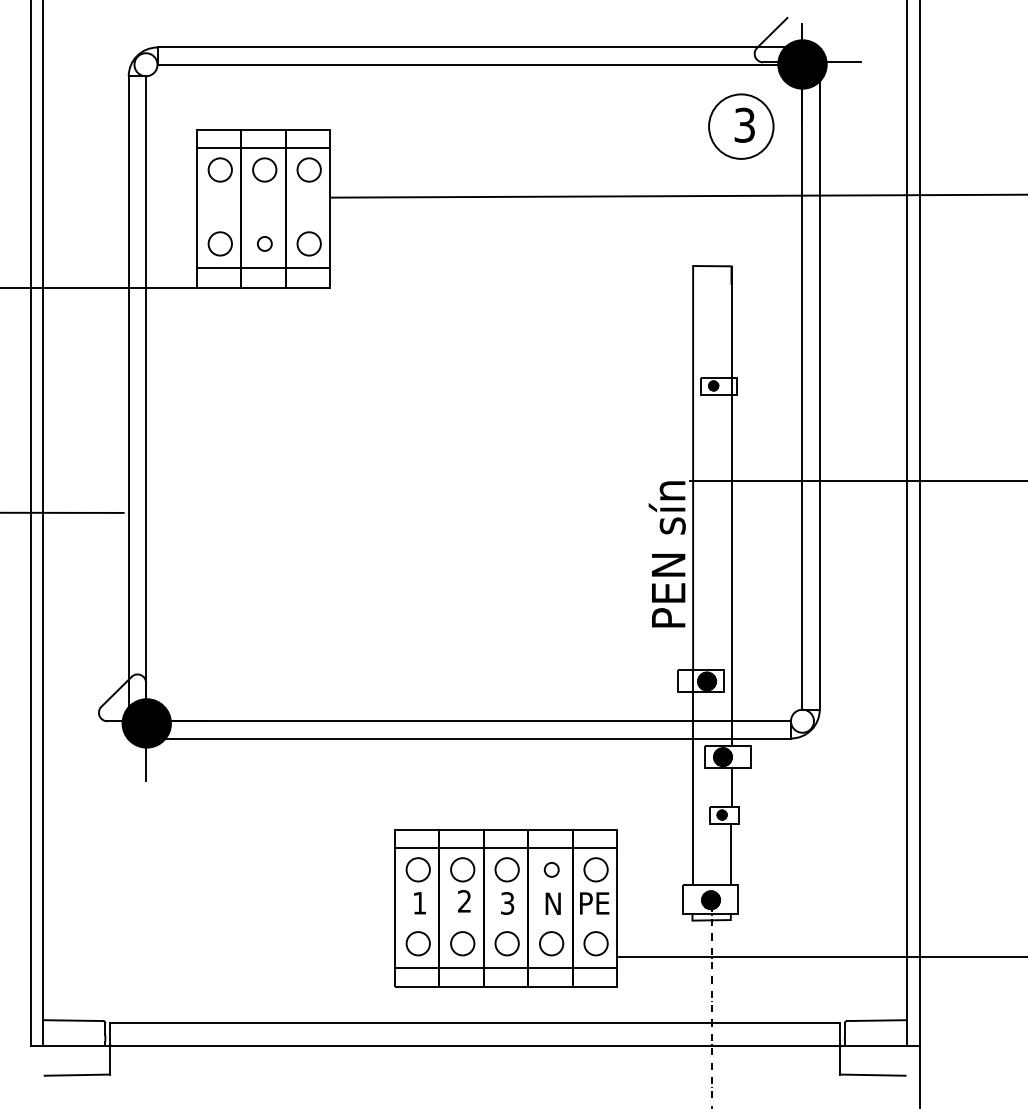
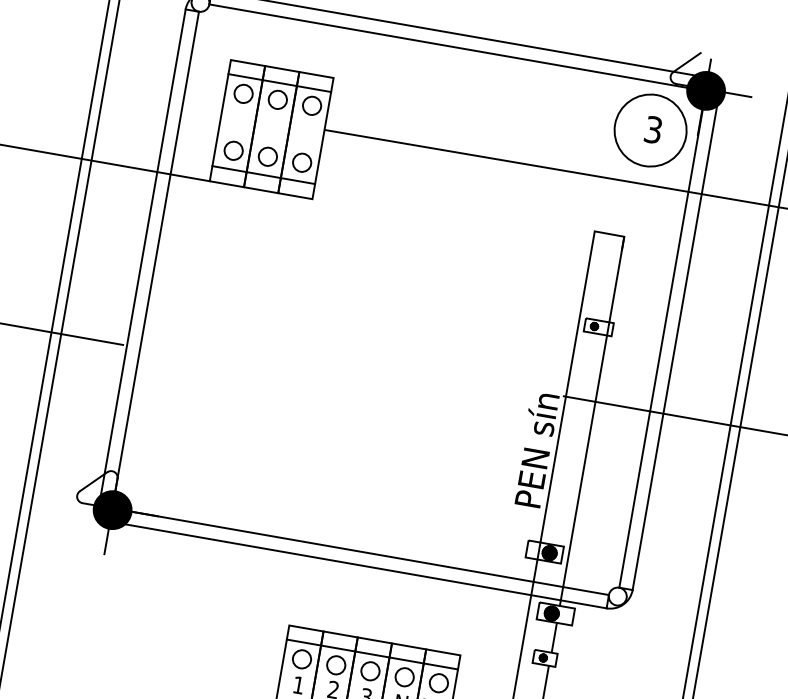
circle: (741, 126) -> (650, 130), size x1.43
circle: (264, 243) -> (267, 156), size x1.67
circle: (551, 869) -> (404, 676), size x1.67

